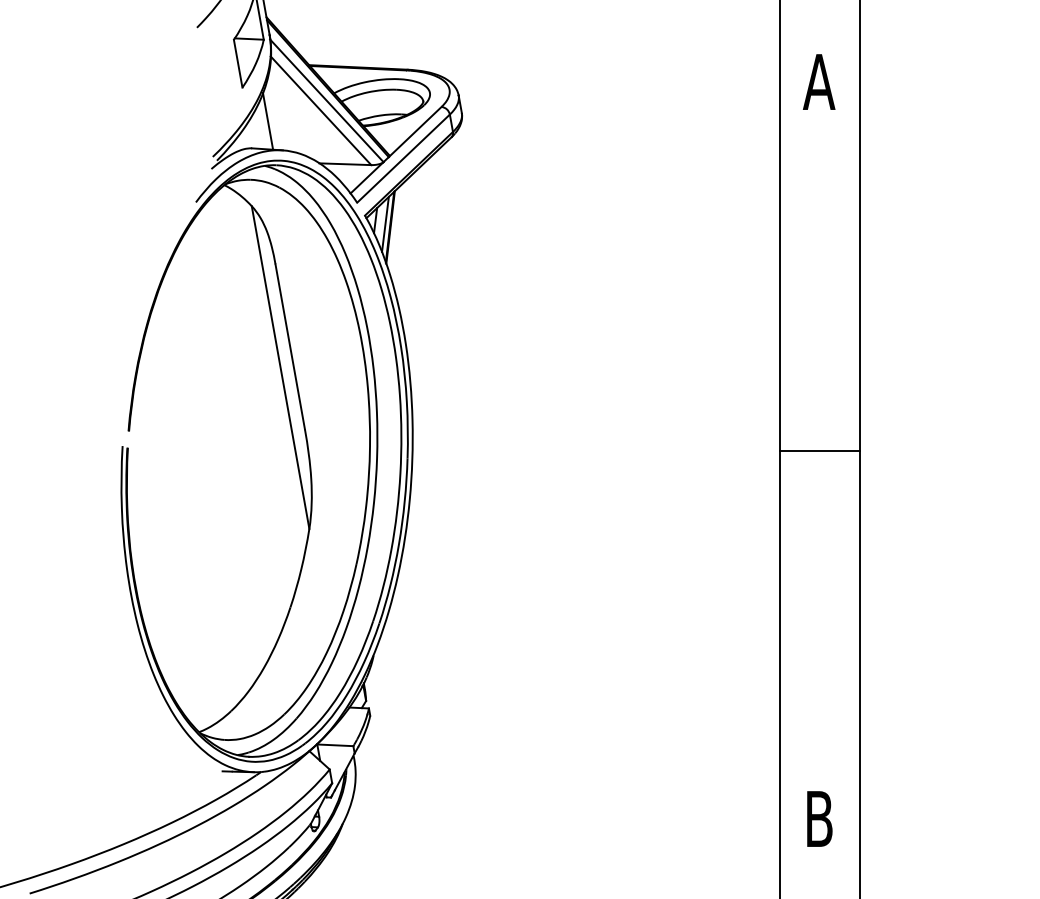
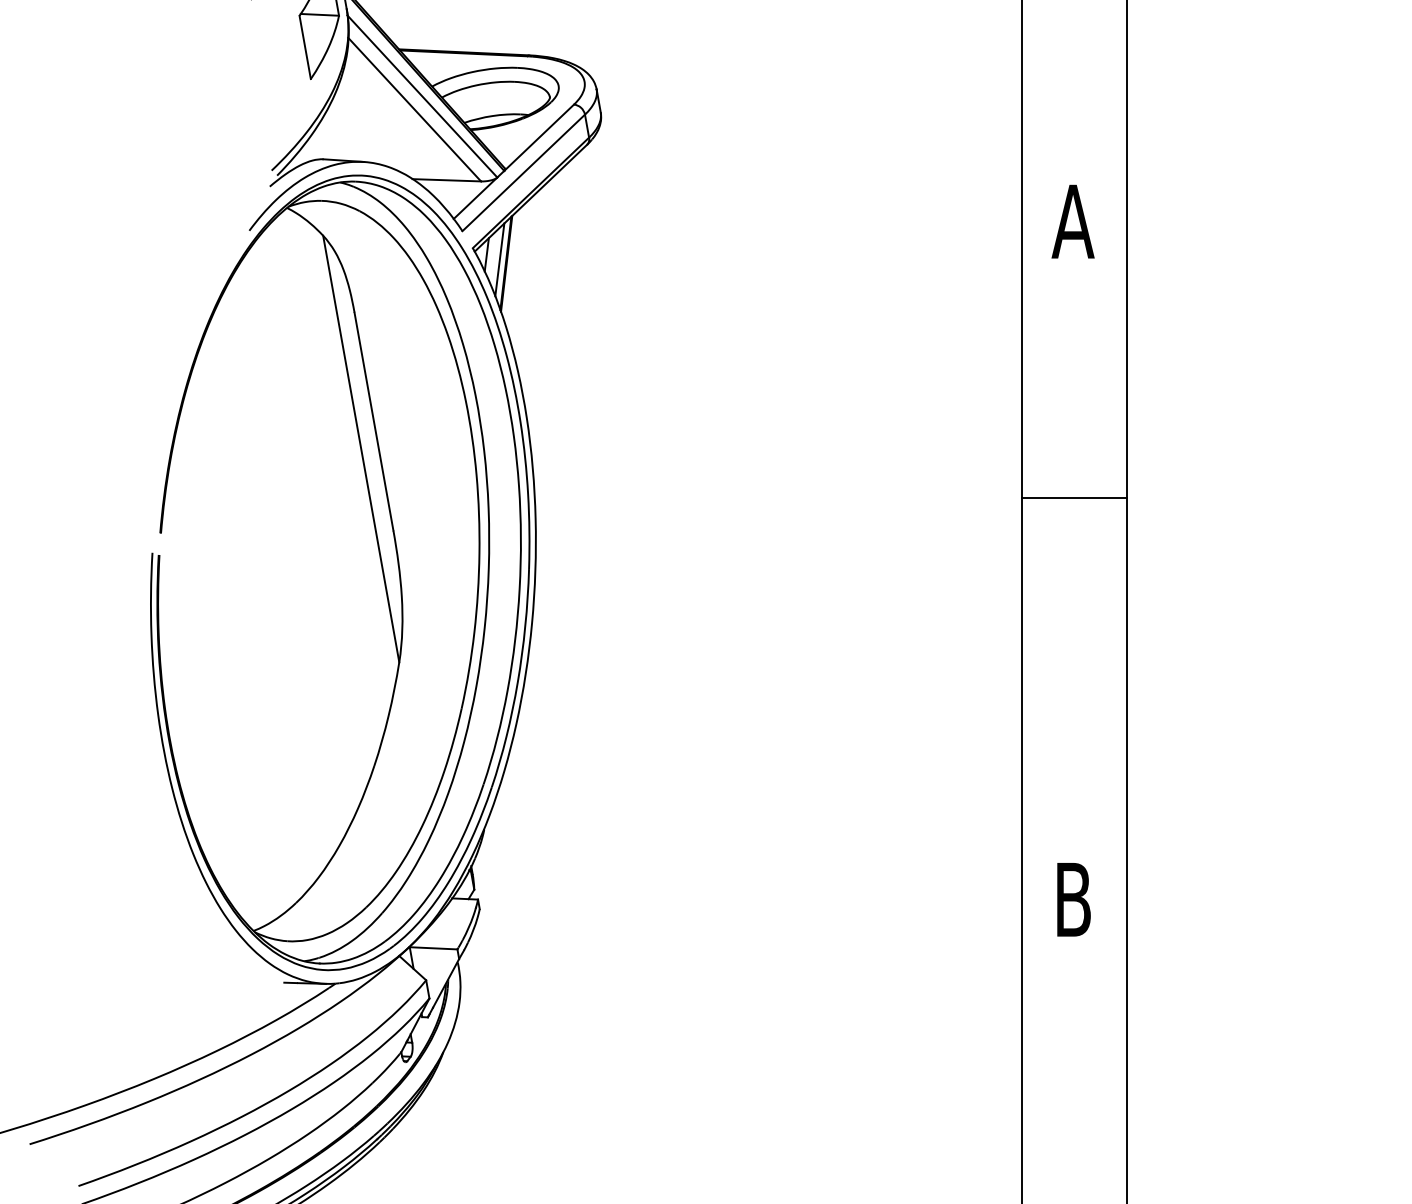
text: (818, 81) -> (1072, 221), moved
line: (267, 121) -> (344, 123), removed
line: (820, 451) -> (1074, 498), moved
text: (819, 818) -> (1073, 899), moved

